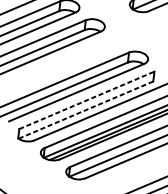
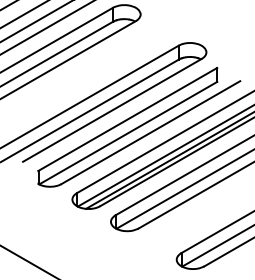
line: (87, 100) -> (128, 119), dashed -> solid
line: (86, 110) -> (128, 133), dashed -> solid

